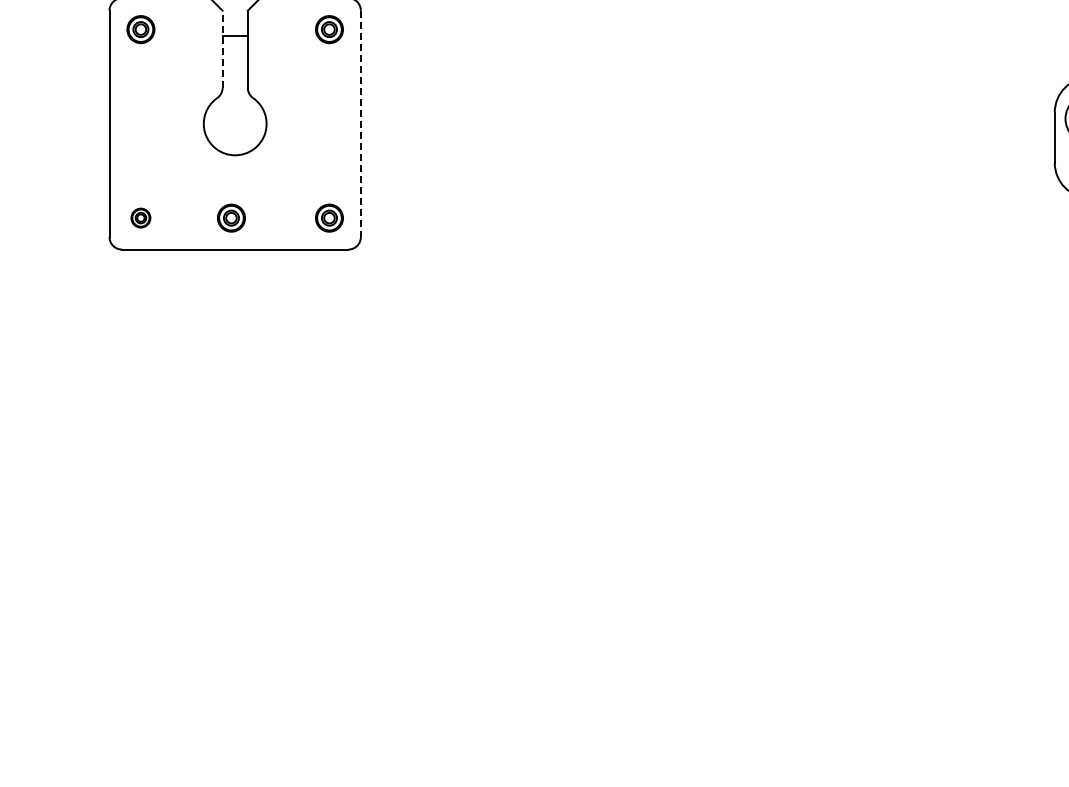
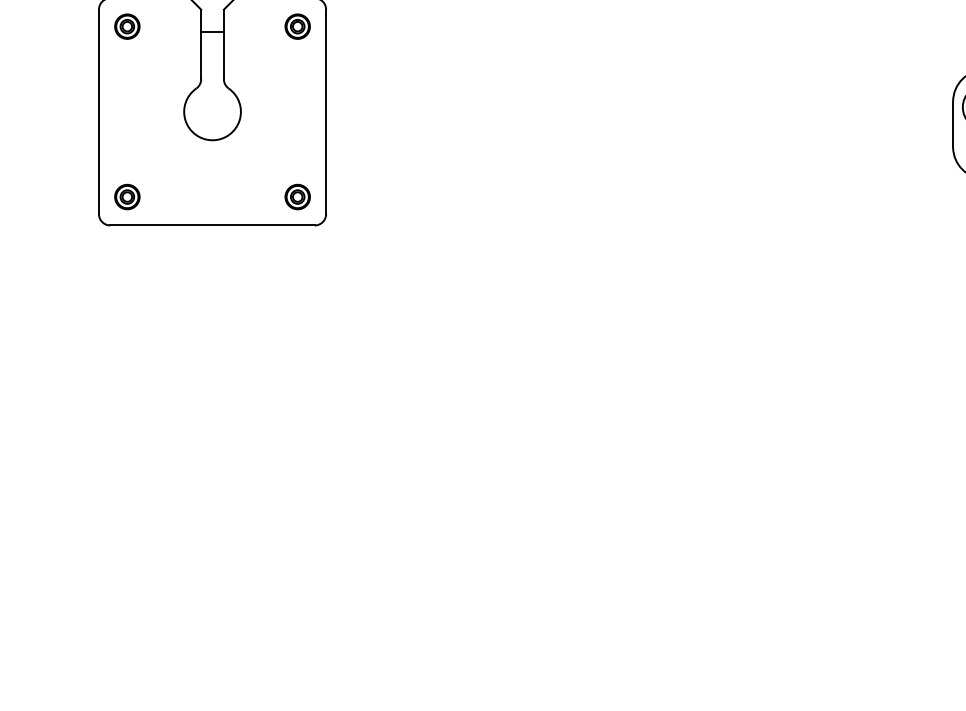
line: (222, 49) -> (201, 44), dashed -> solid
line: (360, 124) -> (325, 112), dashed -> solid
part: (140, 217) -> (126, 196), size x1.43
part: (231, 217) -> (209, 196), removed

